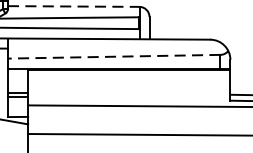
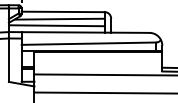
line: (74, 5) -> (63, 11), dashed -> solid
line: (113, 56) -> (88, 43), dashed -> solid

